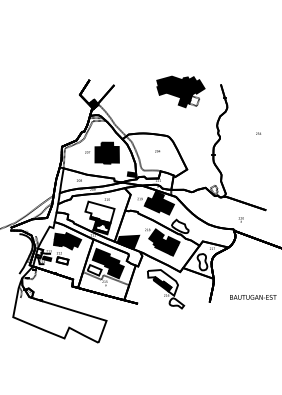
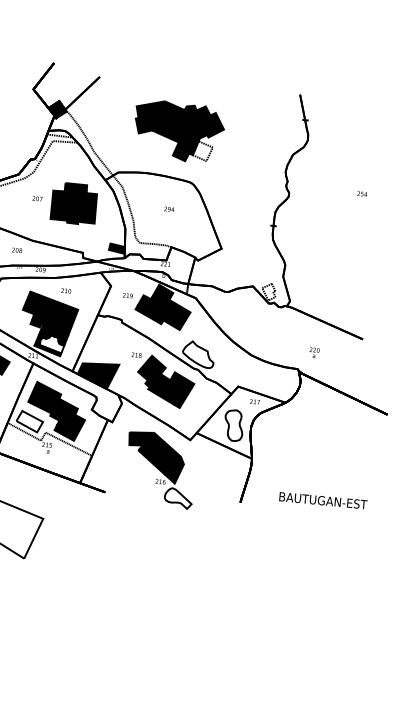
part: (180, 91) -> (178, 130), moved
fill: (99, 212) -> (49, 313), added
fill: (162, 282) -> (155, 456), added

